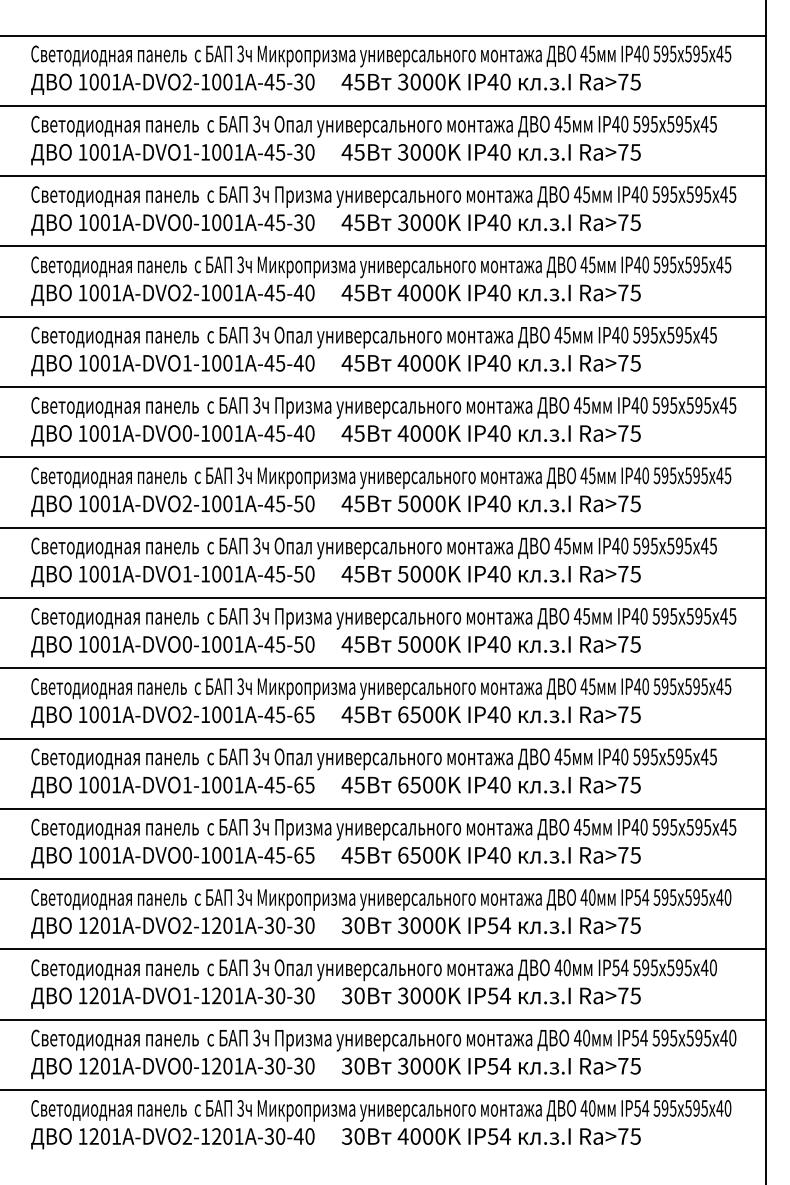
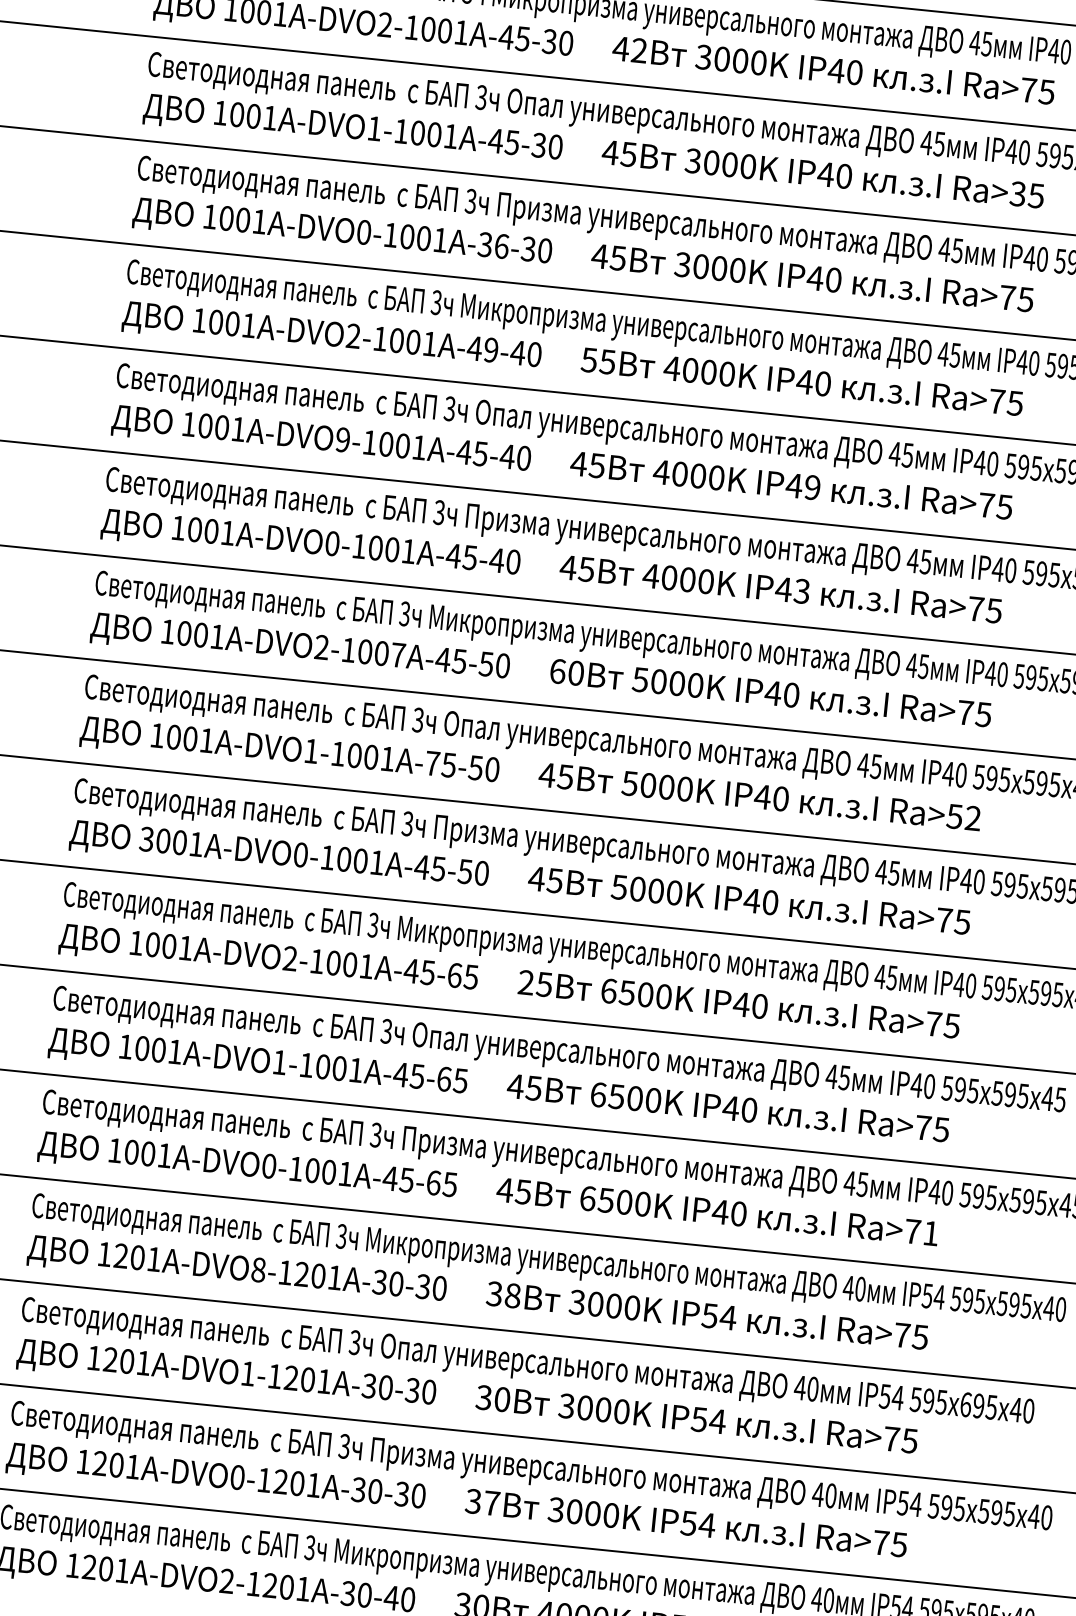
text: (359, 81) -> (639, 49), 45 -> 42
text: (623, 152) -> (1018, 194), Ra>75 -> Ra>35
text: (274, 222) -> (492, 245), 1001A-DVO0-1001A-45-30 -> 1001A-DVO0-1001A-36-30
text: (280, 292) -> (491, 349), 1001A-DVO2-1001A-45-40 -> 1001A-DVO2-1001A-49-40
text: (346, 292) -> (588, 359), 45 -> 55
text: (186, 362) -> (341, 438), 1001A-DVO1-1001A-45-40 -> 1001A-DVO9-1001A-45-40
text: (505, 363) -> (812, 488), IP40 -> IP49
text: (505, 433) -> (802, 591), IP40 -> IP43
text: (238, 503) -> (397, 654), 1001A-DVO2-1001A-45-50 -> 1001A-DVO2-1007A-45-50
text: (352, 503) -> (565, 671), 45 -> 60
text: (629, 573) -> (964, 816), Ra>75 -> Ra>52
text: (269, 574) -> (432, 764), 1001A-DVO1-1001A-45-50 -> 1001A-DVO1-1001A-75-50
text: (82, 644) -> (146, 839), 1001A-DVO0-1001A-45-50 -> 3001A-DVO0-1001A-45-50
text: (346, 714) -> (525, 982), 45 -> 25
text: (635, 855) -> (930, 1233), Ra>75 -> Ra>71
text: (186, 925) -> (257, 1269), 1201A-DVO2-1201A-30-30 -> 1201A-DVO8-1201A-30-30
text: (359, 925) -> (512, 1295), 30 -> 38
text: (670, 967) -> (965, 1404), 595 -> 695
text: (359, 1065) -> (491, 1502), 30 -> 37

